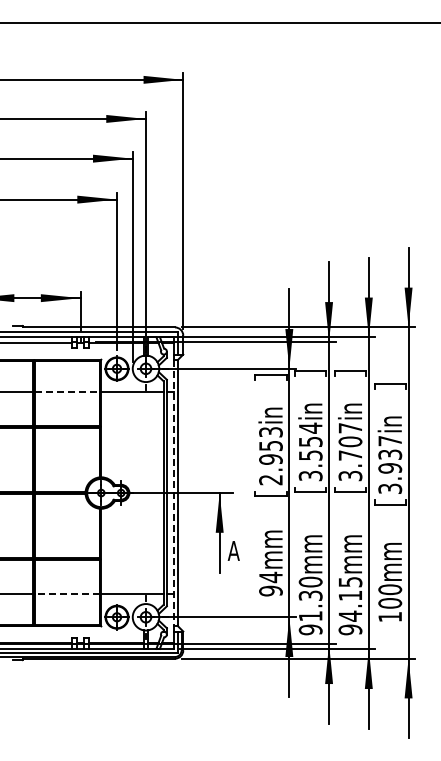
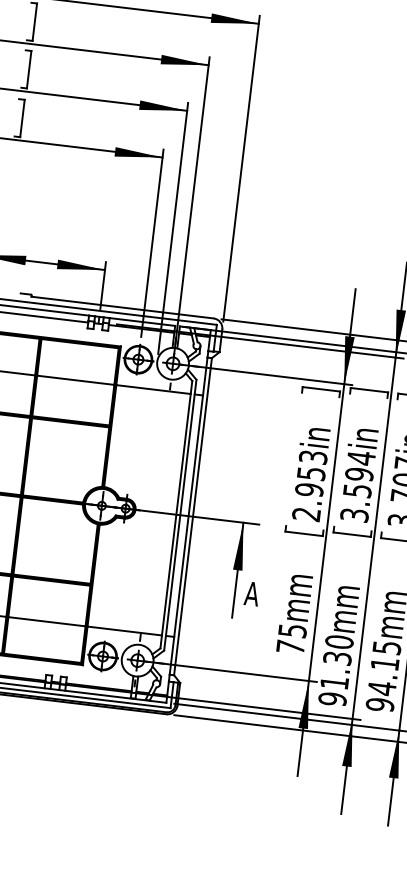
line: (67, 392) -> (75, 380), dashed -> solid
text: (310, 441) -> (359, 474), 3.554in -> 3.594in
line: (173, 493) -> (188, 516), dashed -> solid
text: (270, 583) -> (291, 638), 94mm -> 75mm
line: (66, 594) -> (45, 622), dashed -> solid

